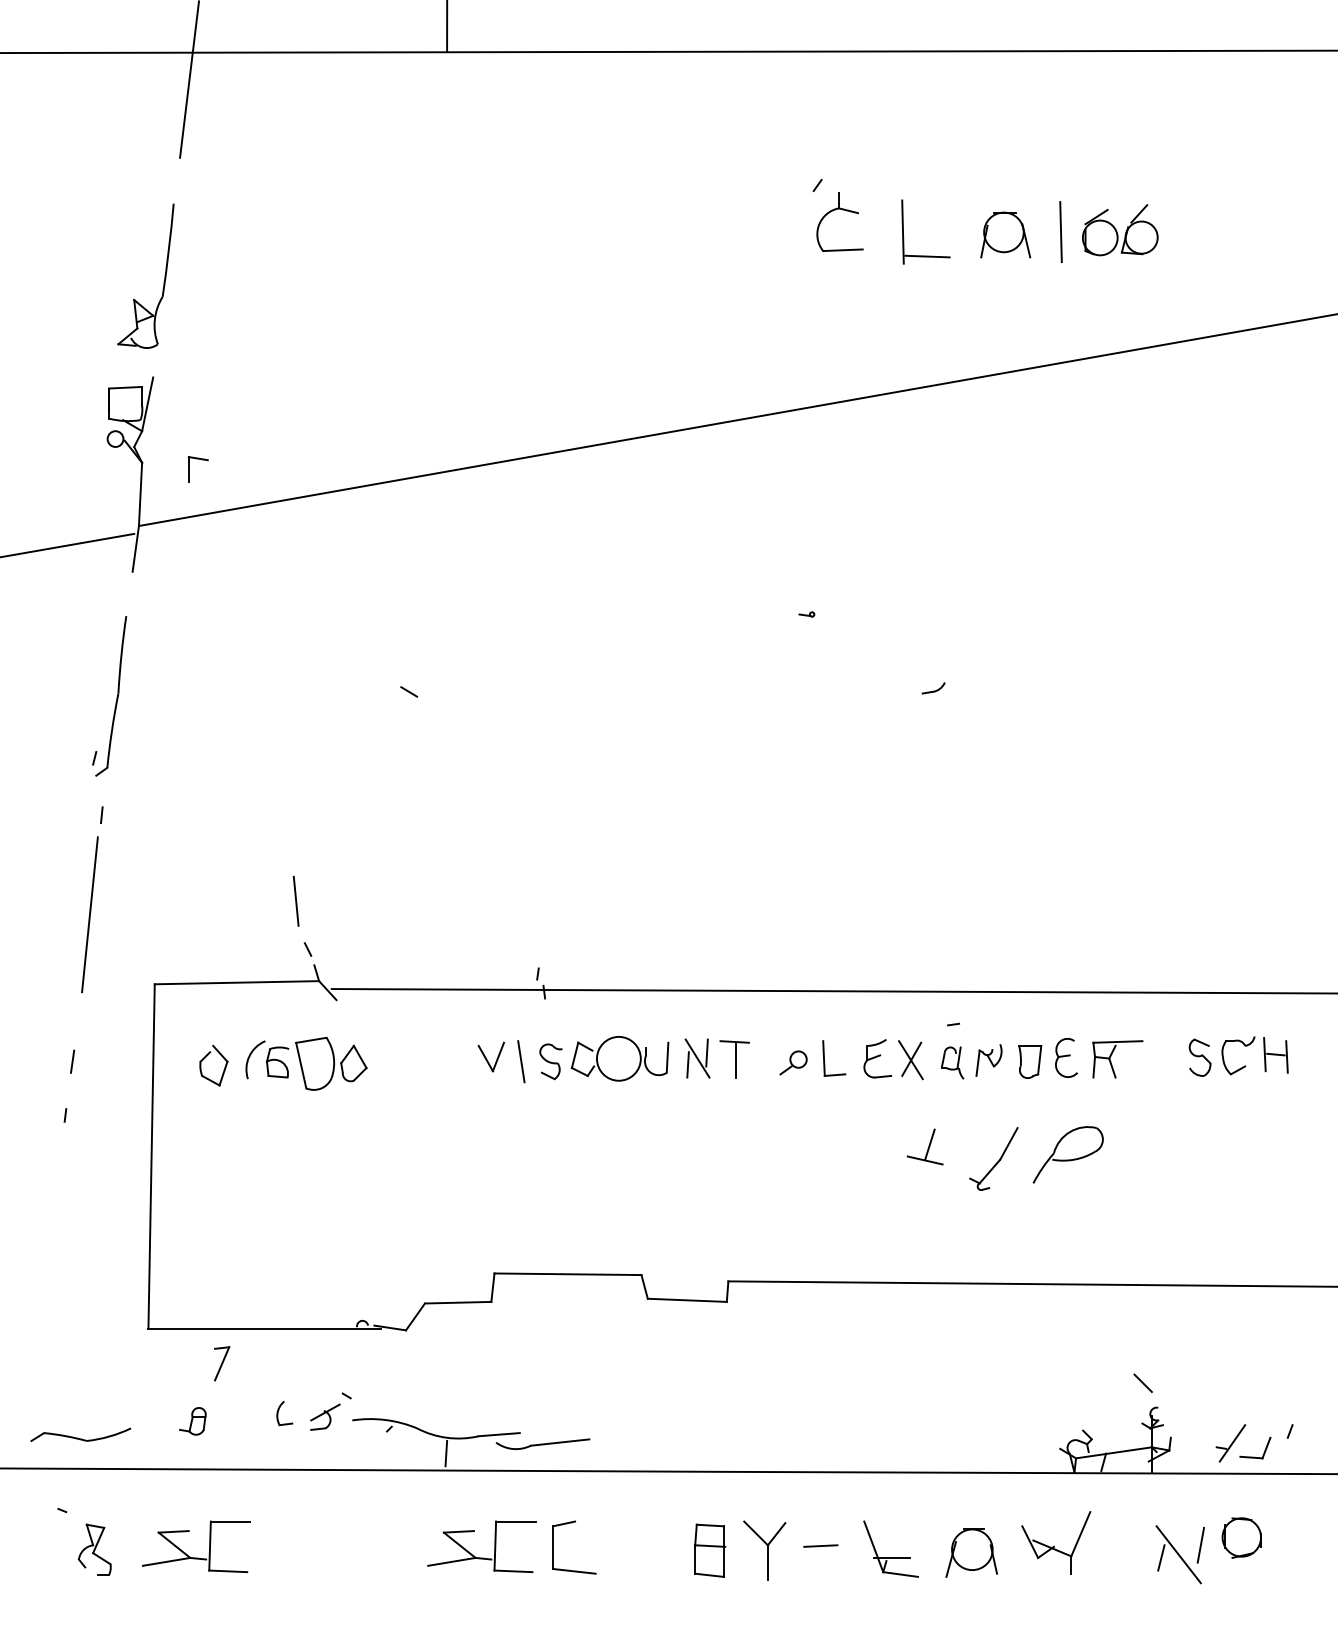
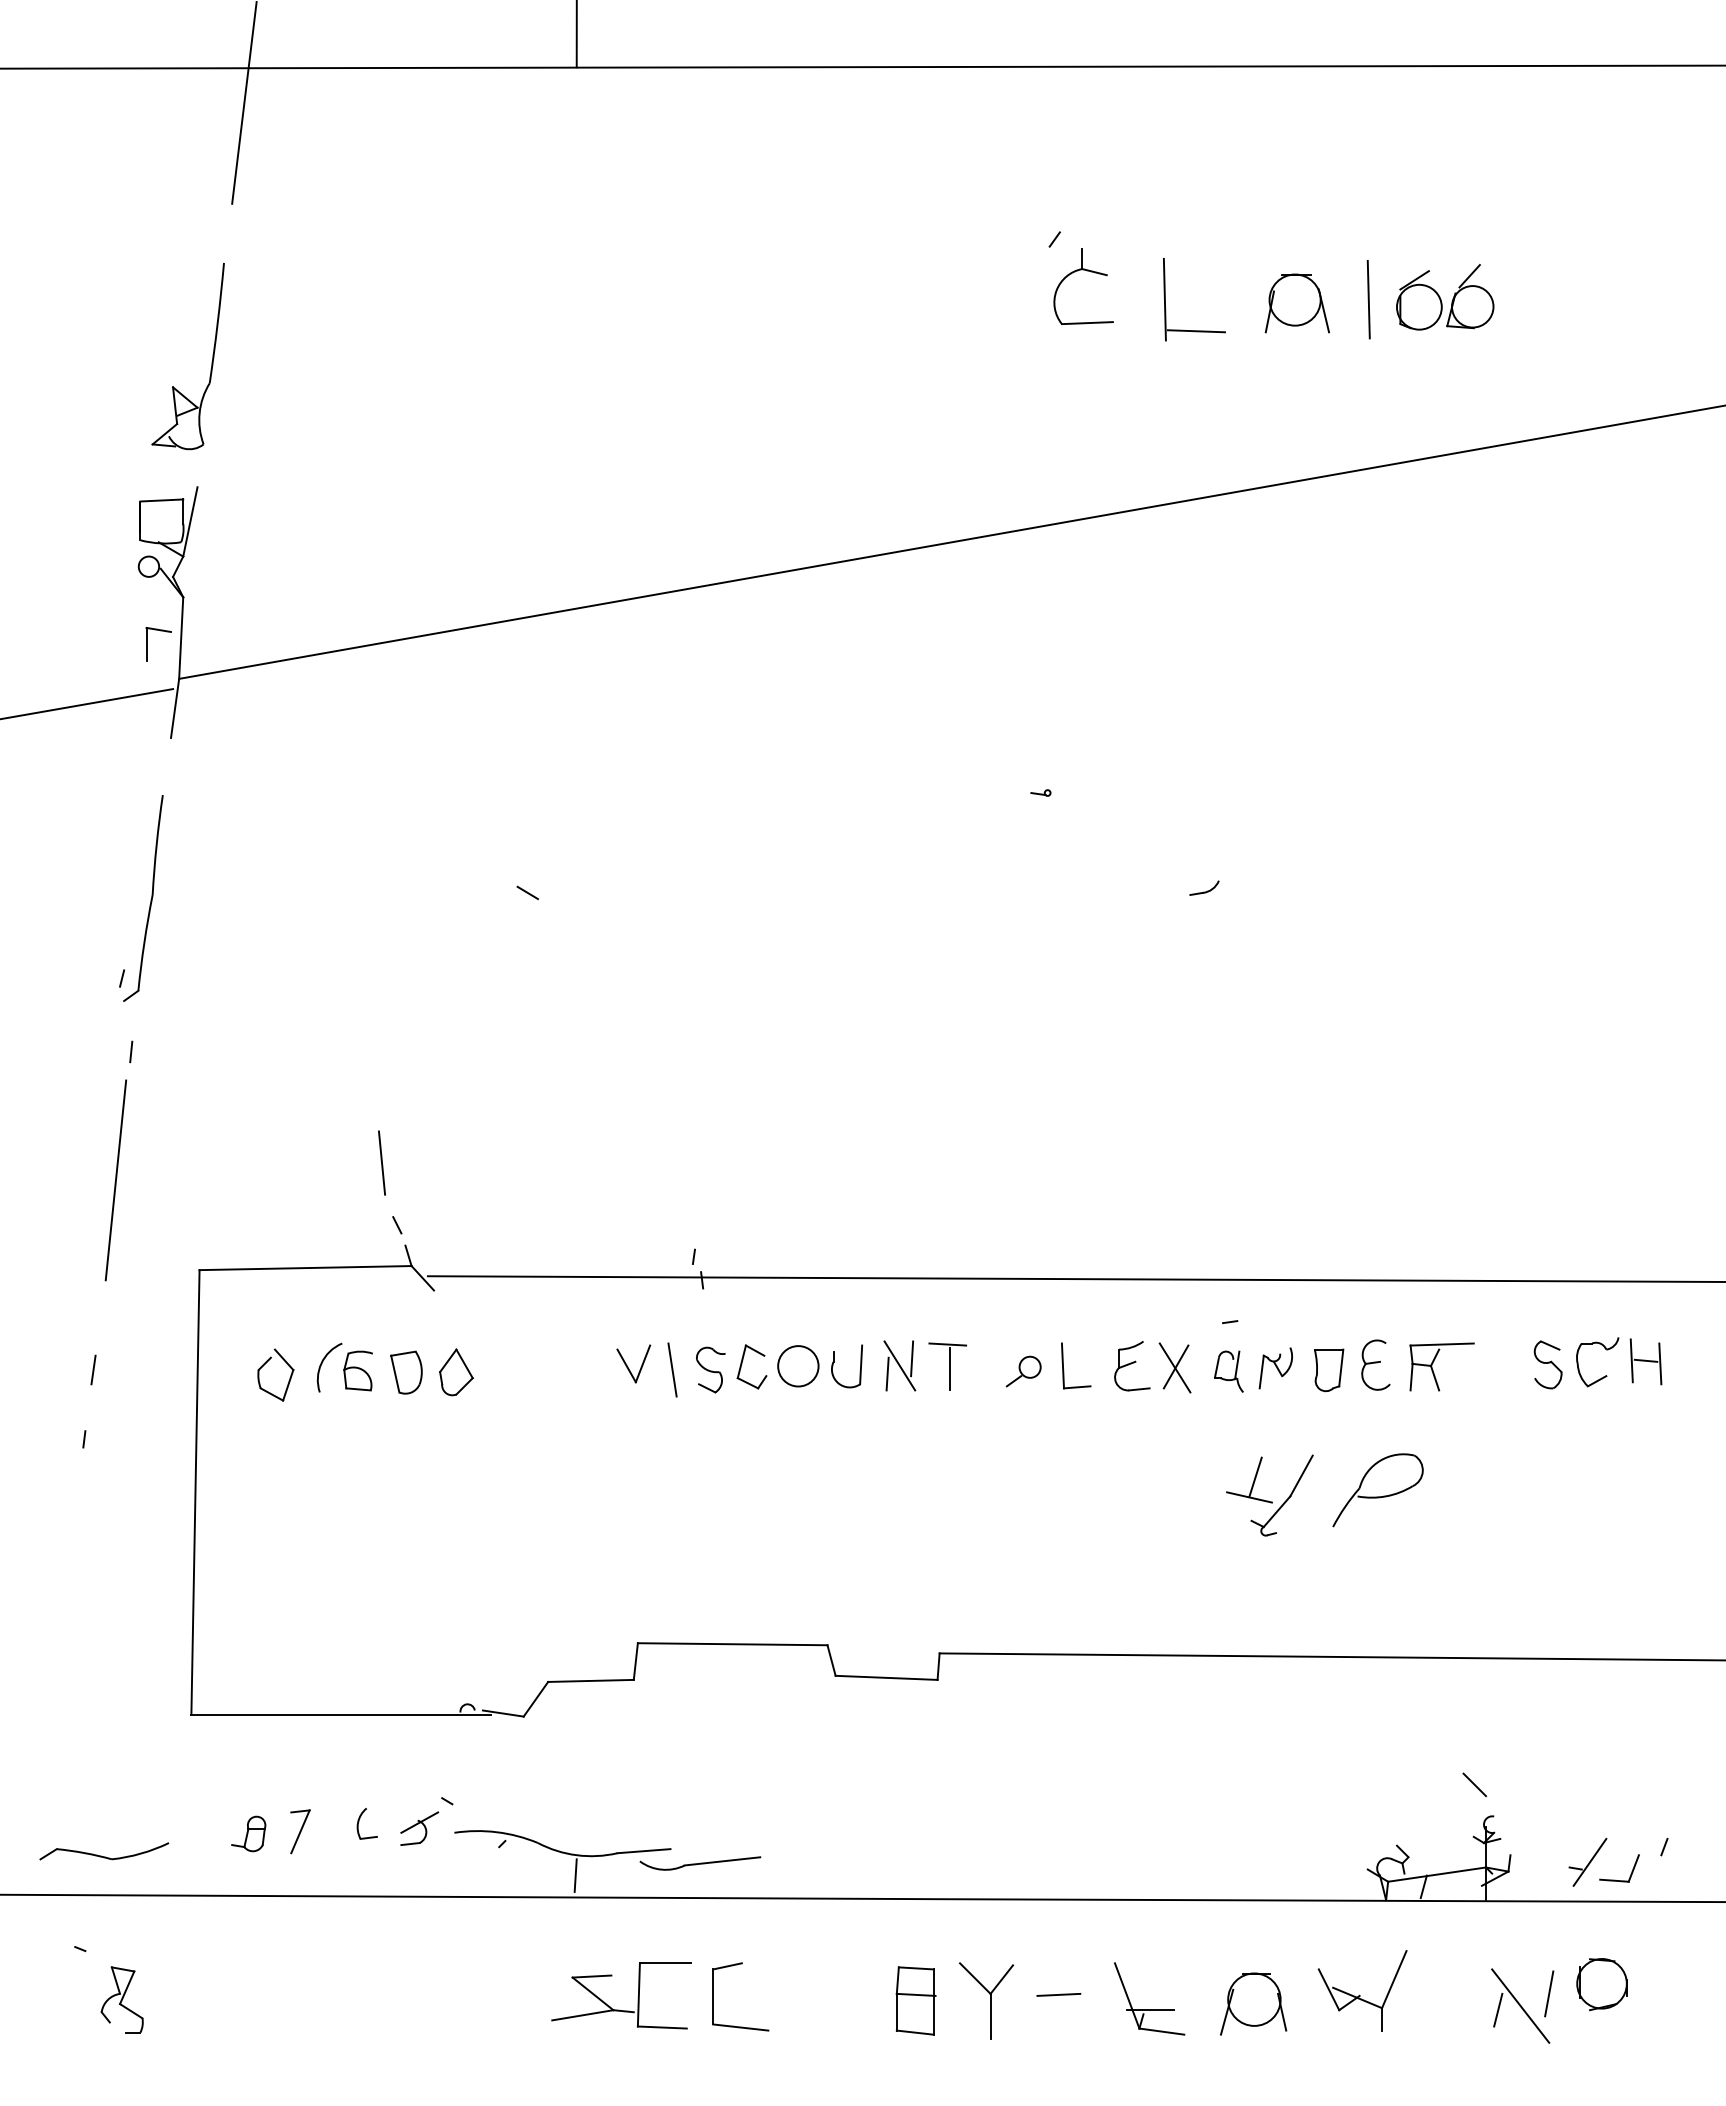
part: (189, 469) -> (147, 644), moved
circle: (619, 1058) -> (798, 1366), size x0.71
part: (315, 1063) -> (406, 1372), size x0.62
part: (925, 1146) -> (1249, 1479), moved
part: (222, 1363) -> (300, 1831), moved
part: (195, 1557) -> (251, 2009), removed

